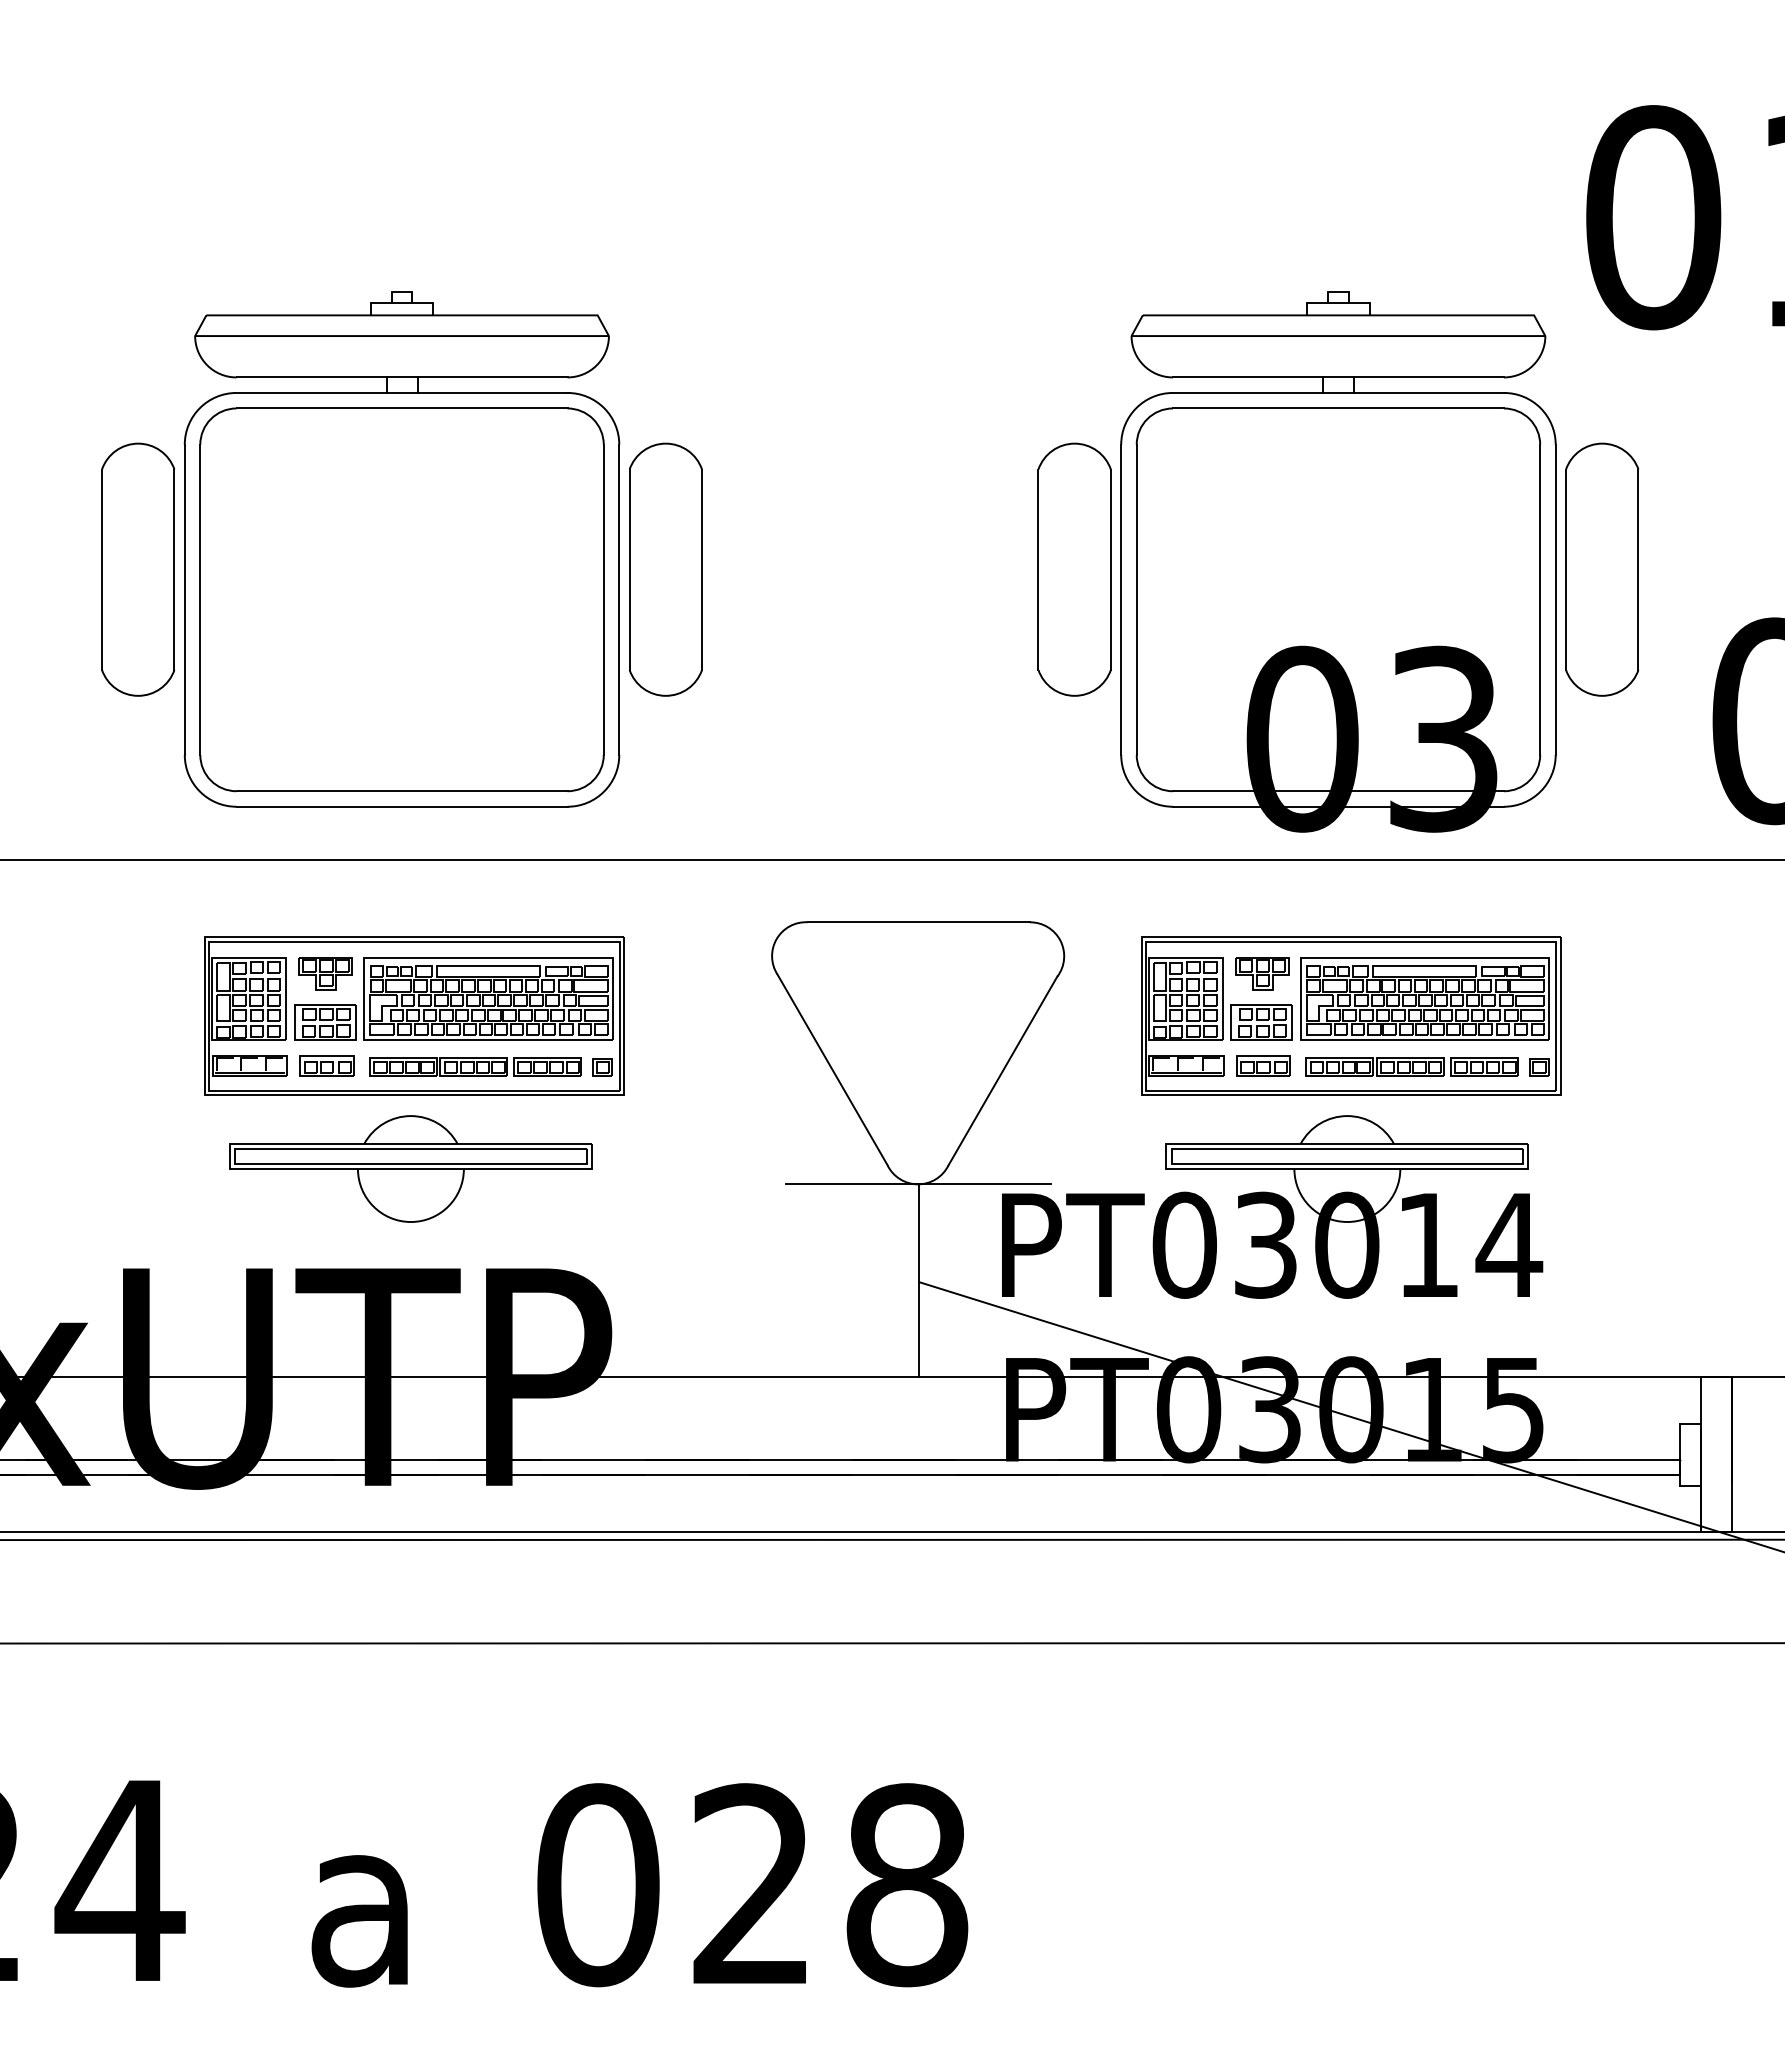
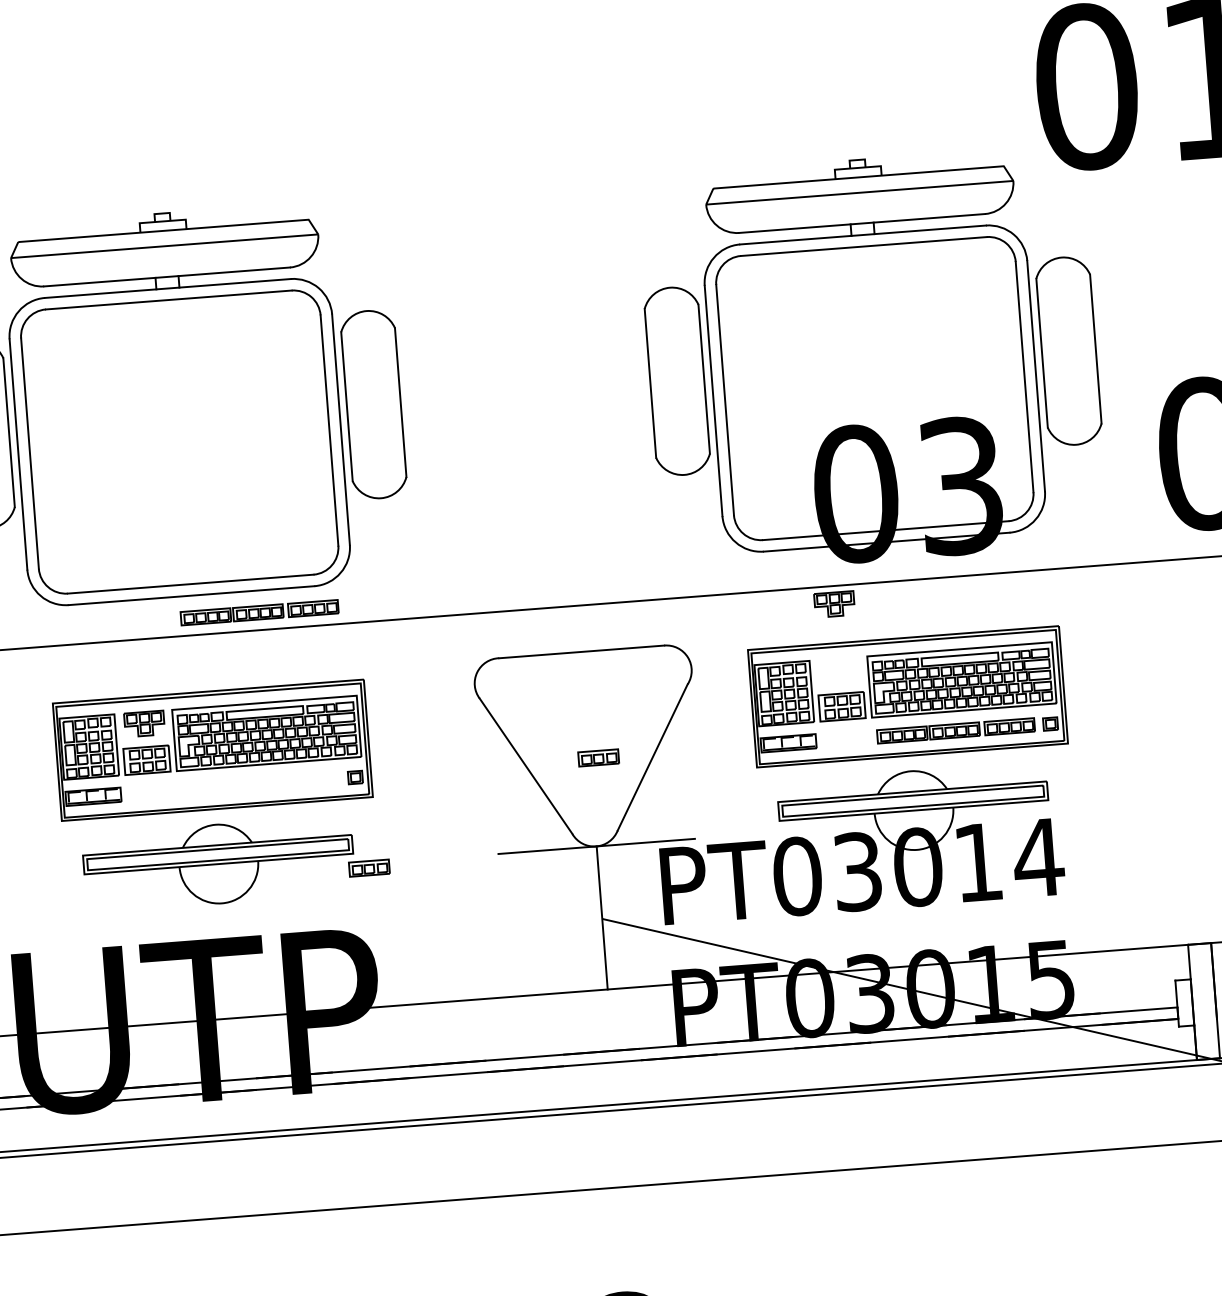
part: (1262, 973) -> (834, 604), moved
part: (326, 1065) -> (368, 867), moved
part: (1263, 1065) -> (598, 757), moved
part: (475, 1066) -> (259, 612), moved

